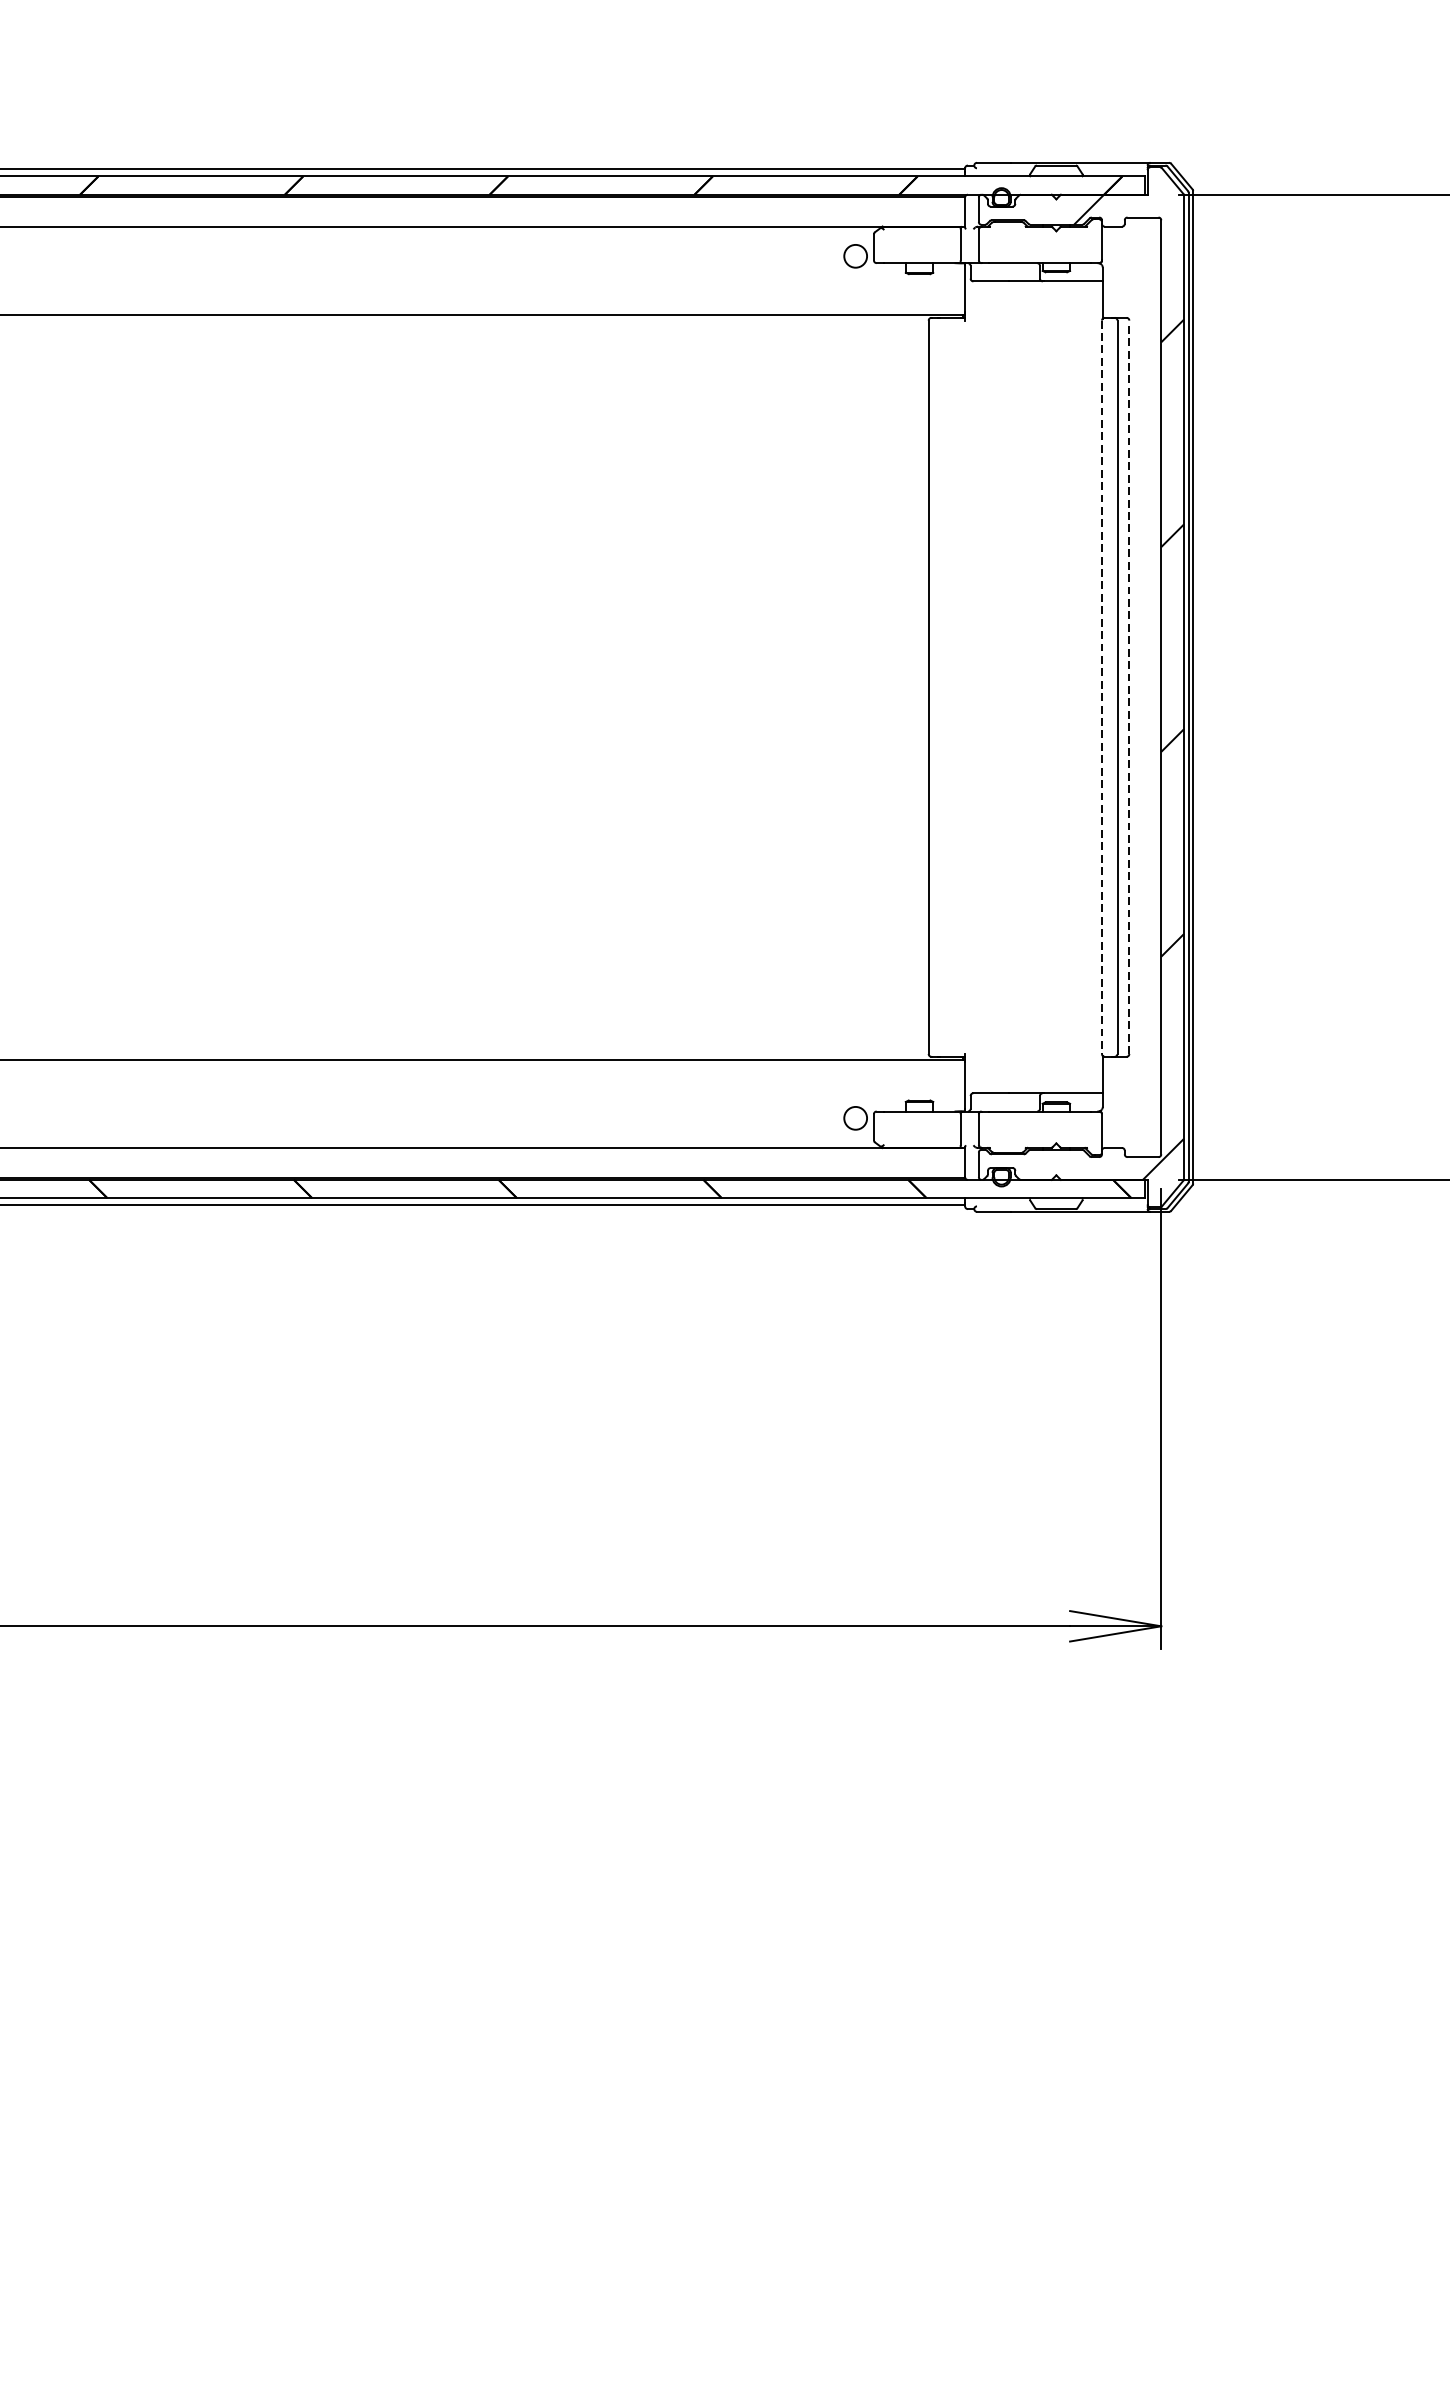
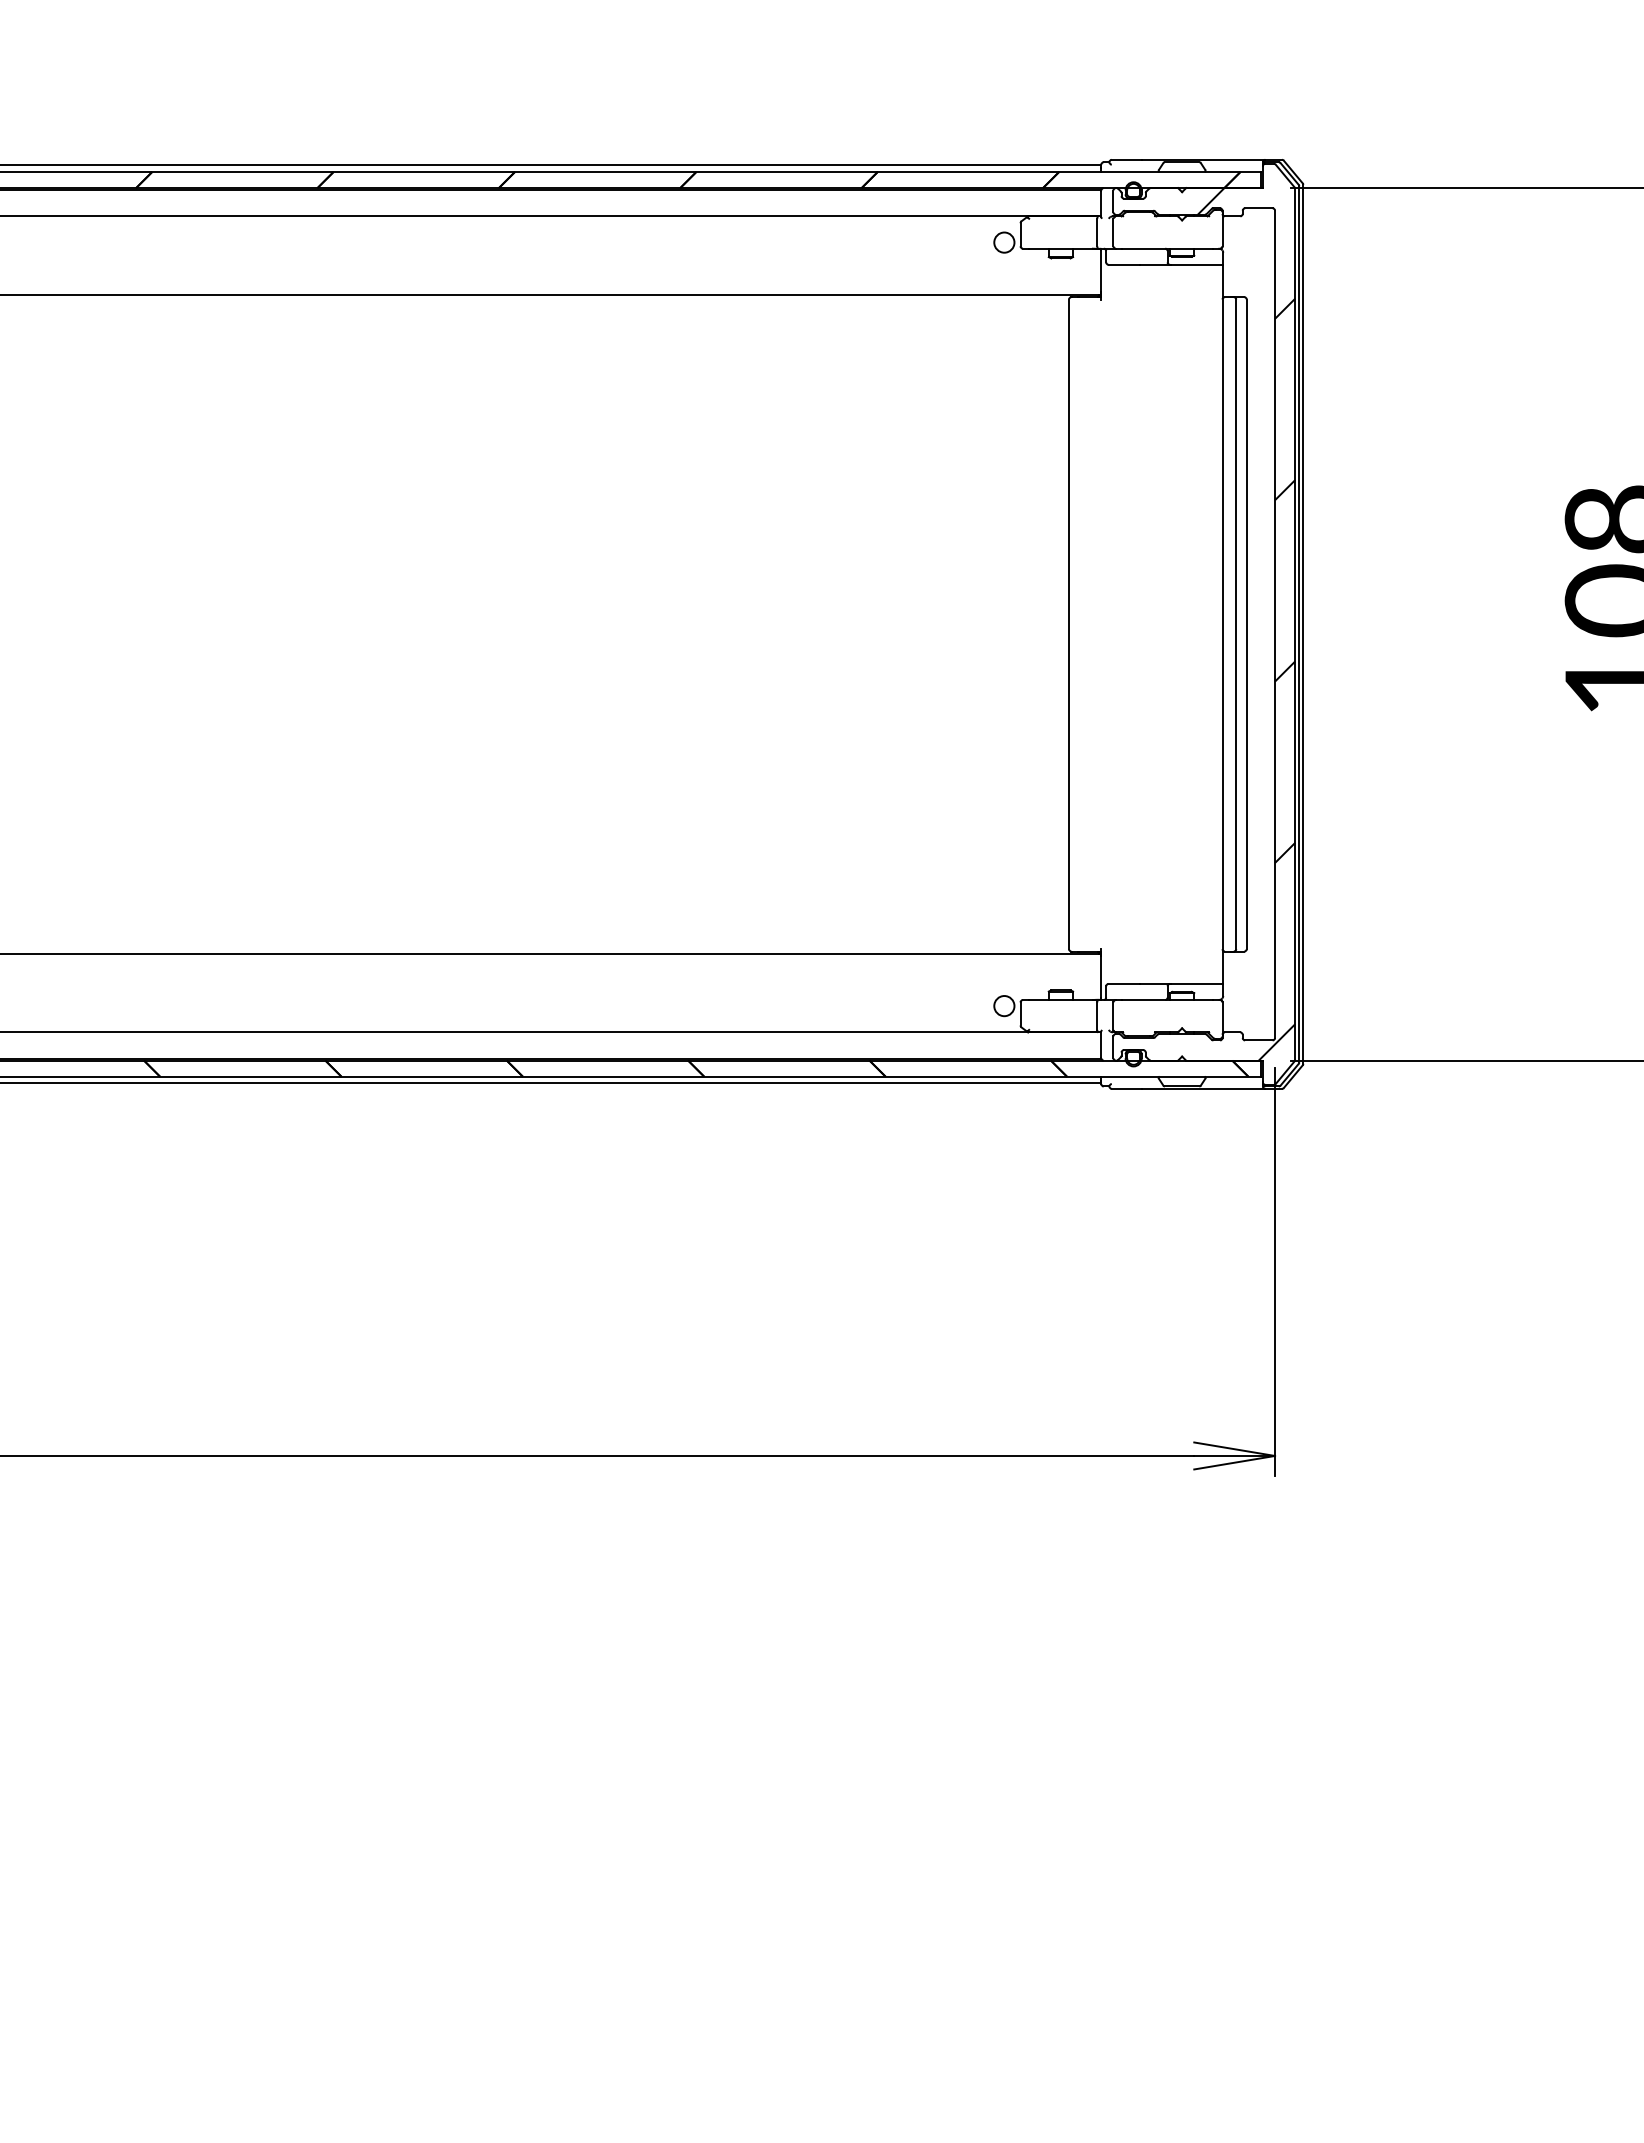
line: (1101, 687) -> (1222, 624), dashed -> solid
line: (1129, 687) -> (1246, 624), dashed -> solid

